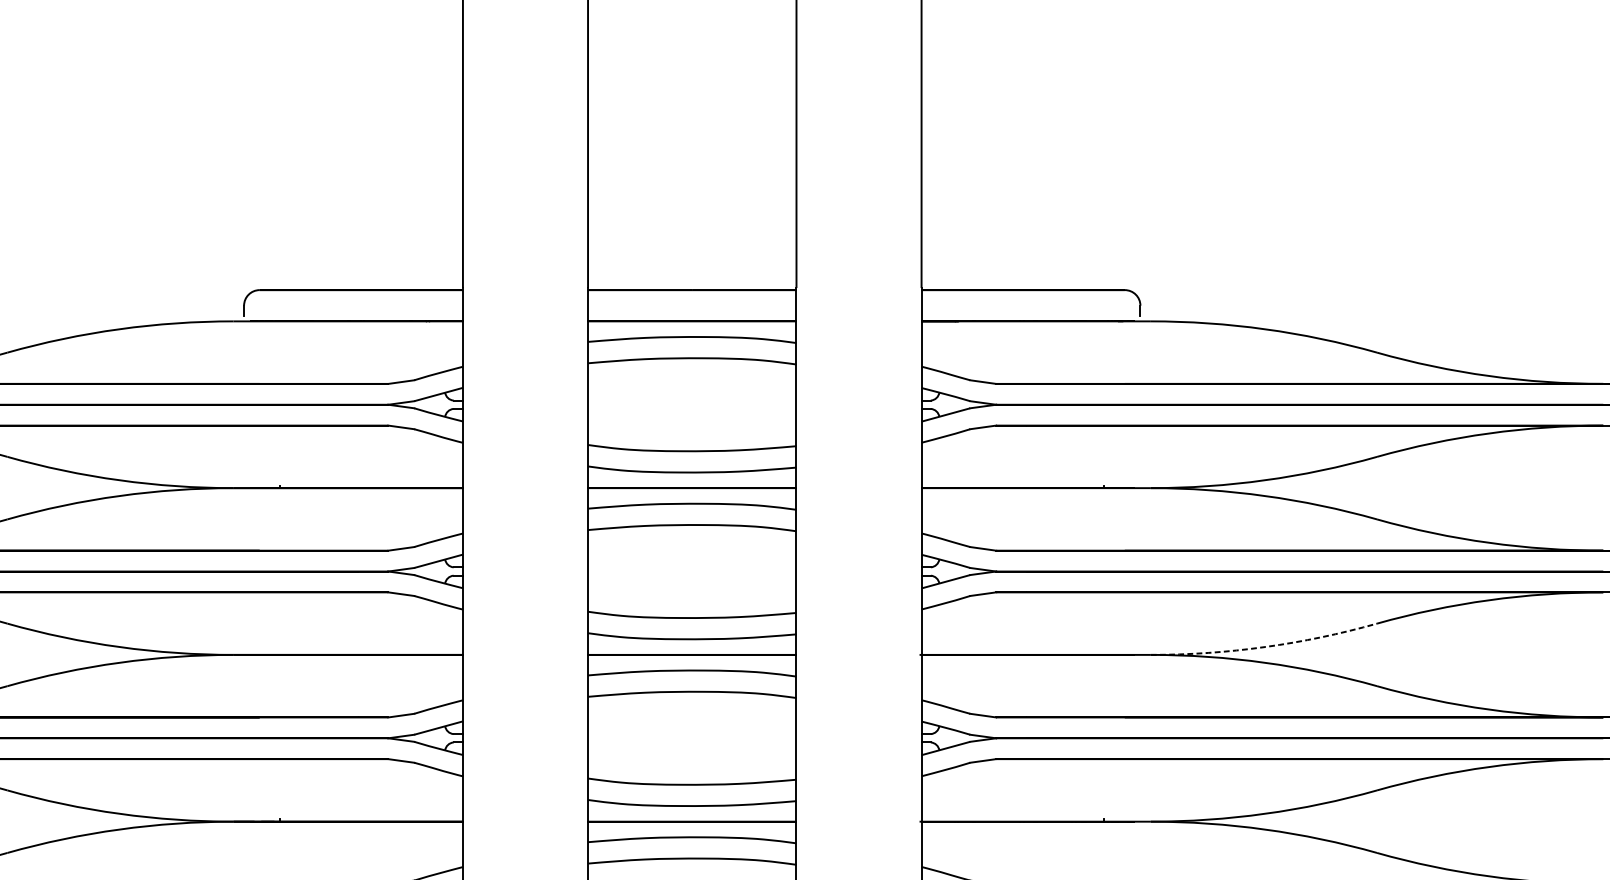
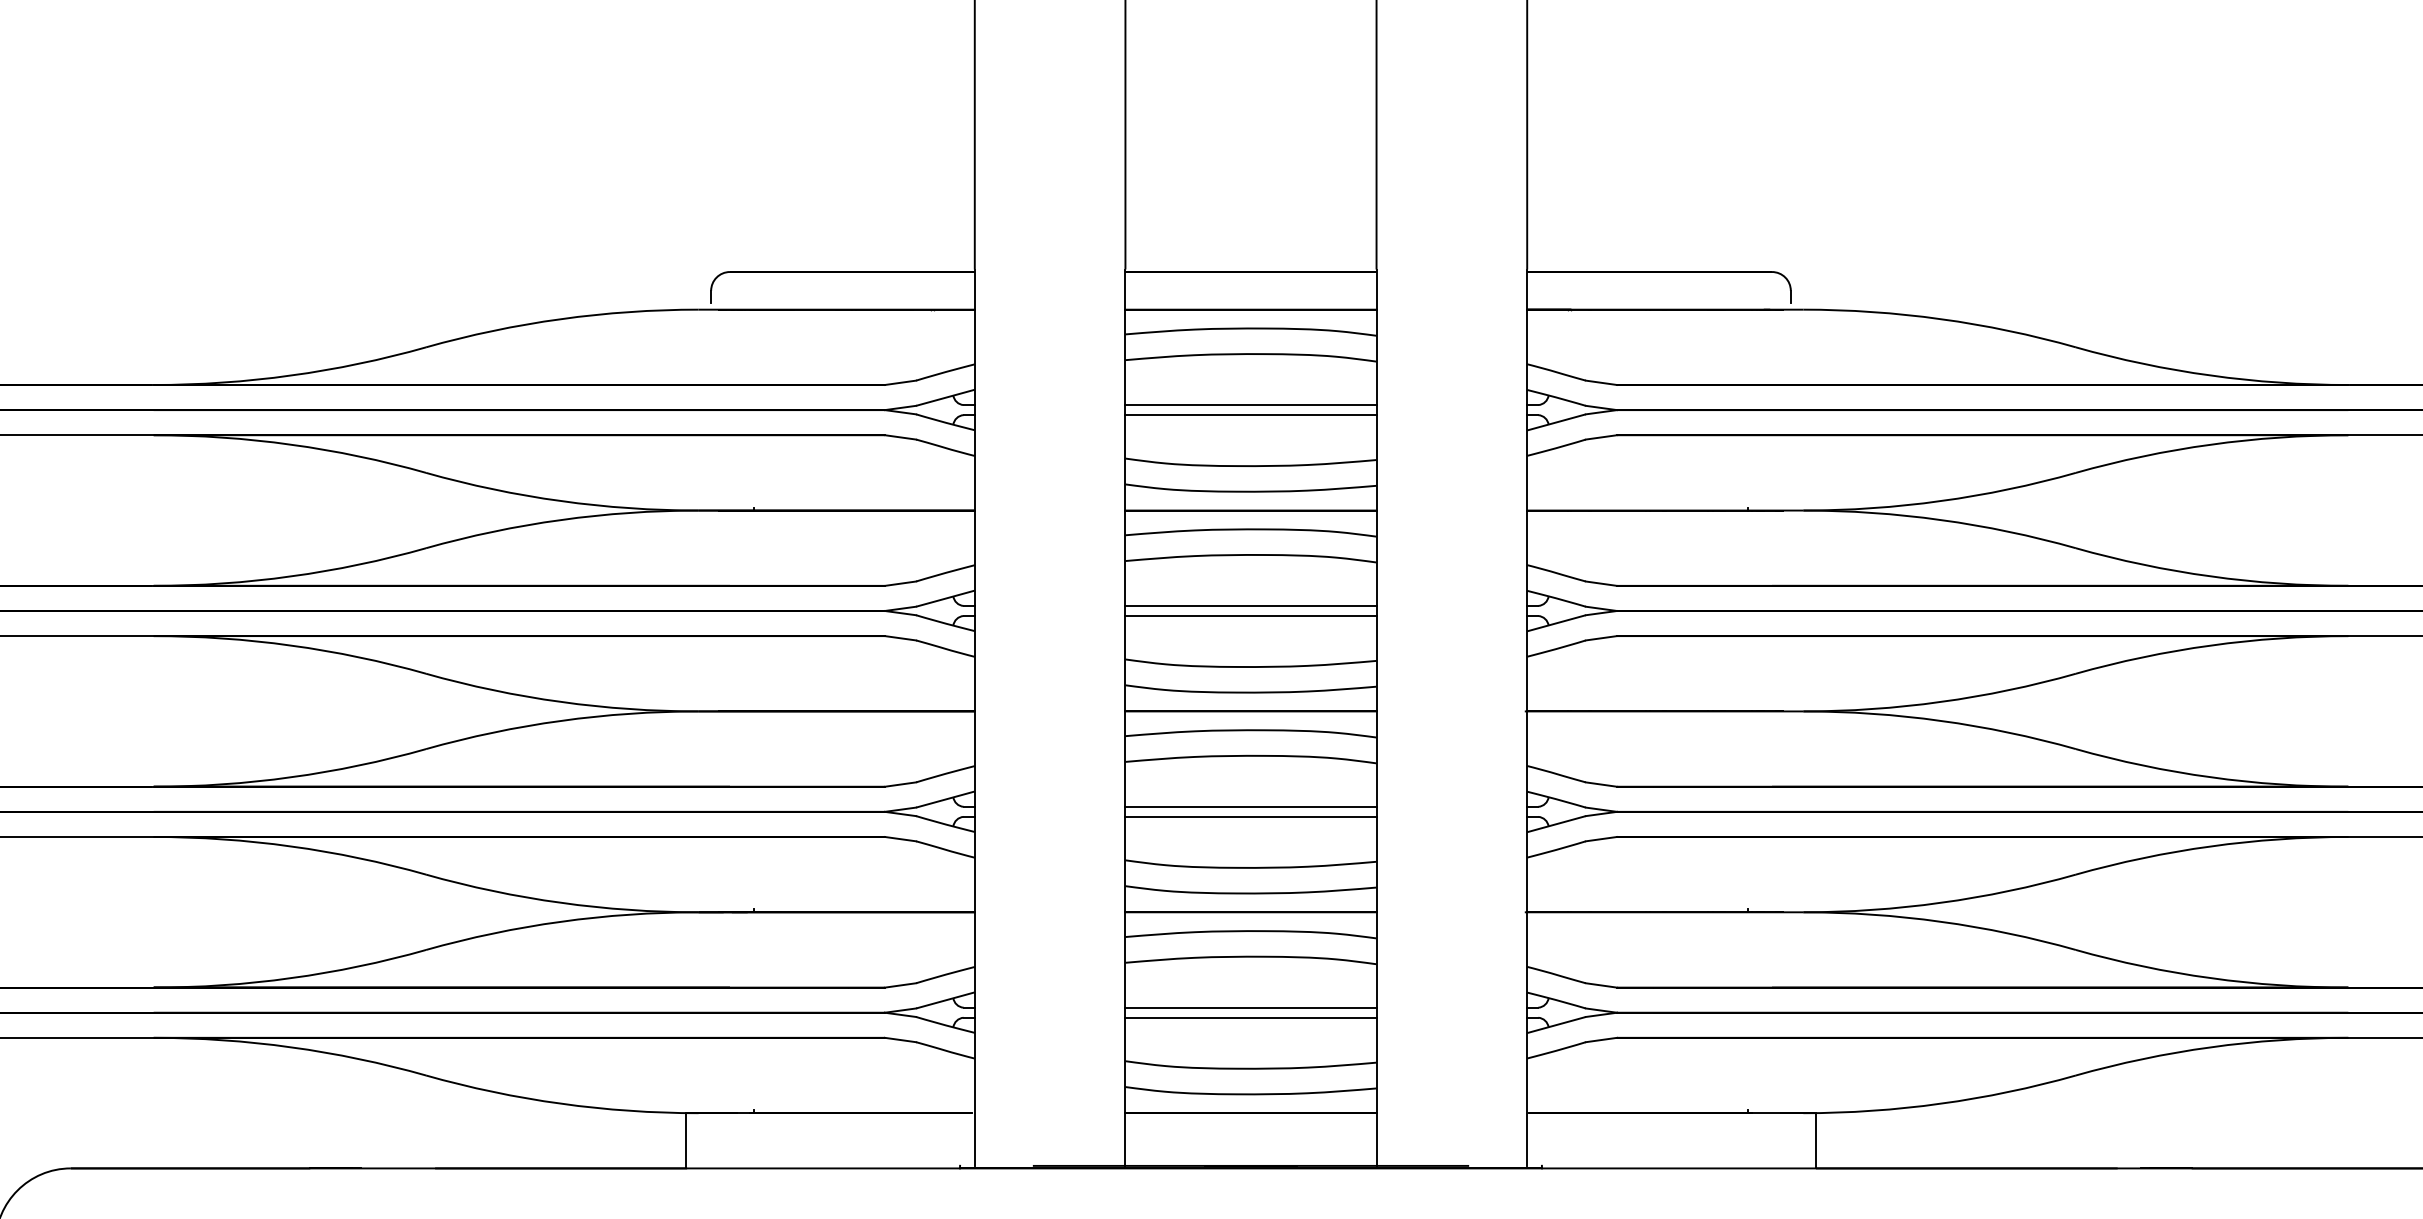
line: (691, 400) -> (1250, 405), added
line: (691, 409) -> (1250, 415), added
line: (691, 566) -> (1250, 605), added
line: (691, 576) -> (1250, 616), added
arc: (1264, 646) -> (1940, 701), dashed -> solid
line: (691, 733) -> (1250, 806), added
line: (691, 742) -> (1250, 816), added

